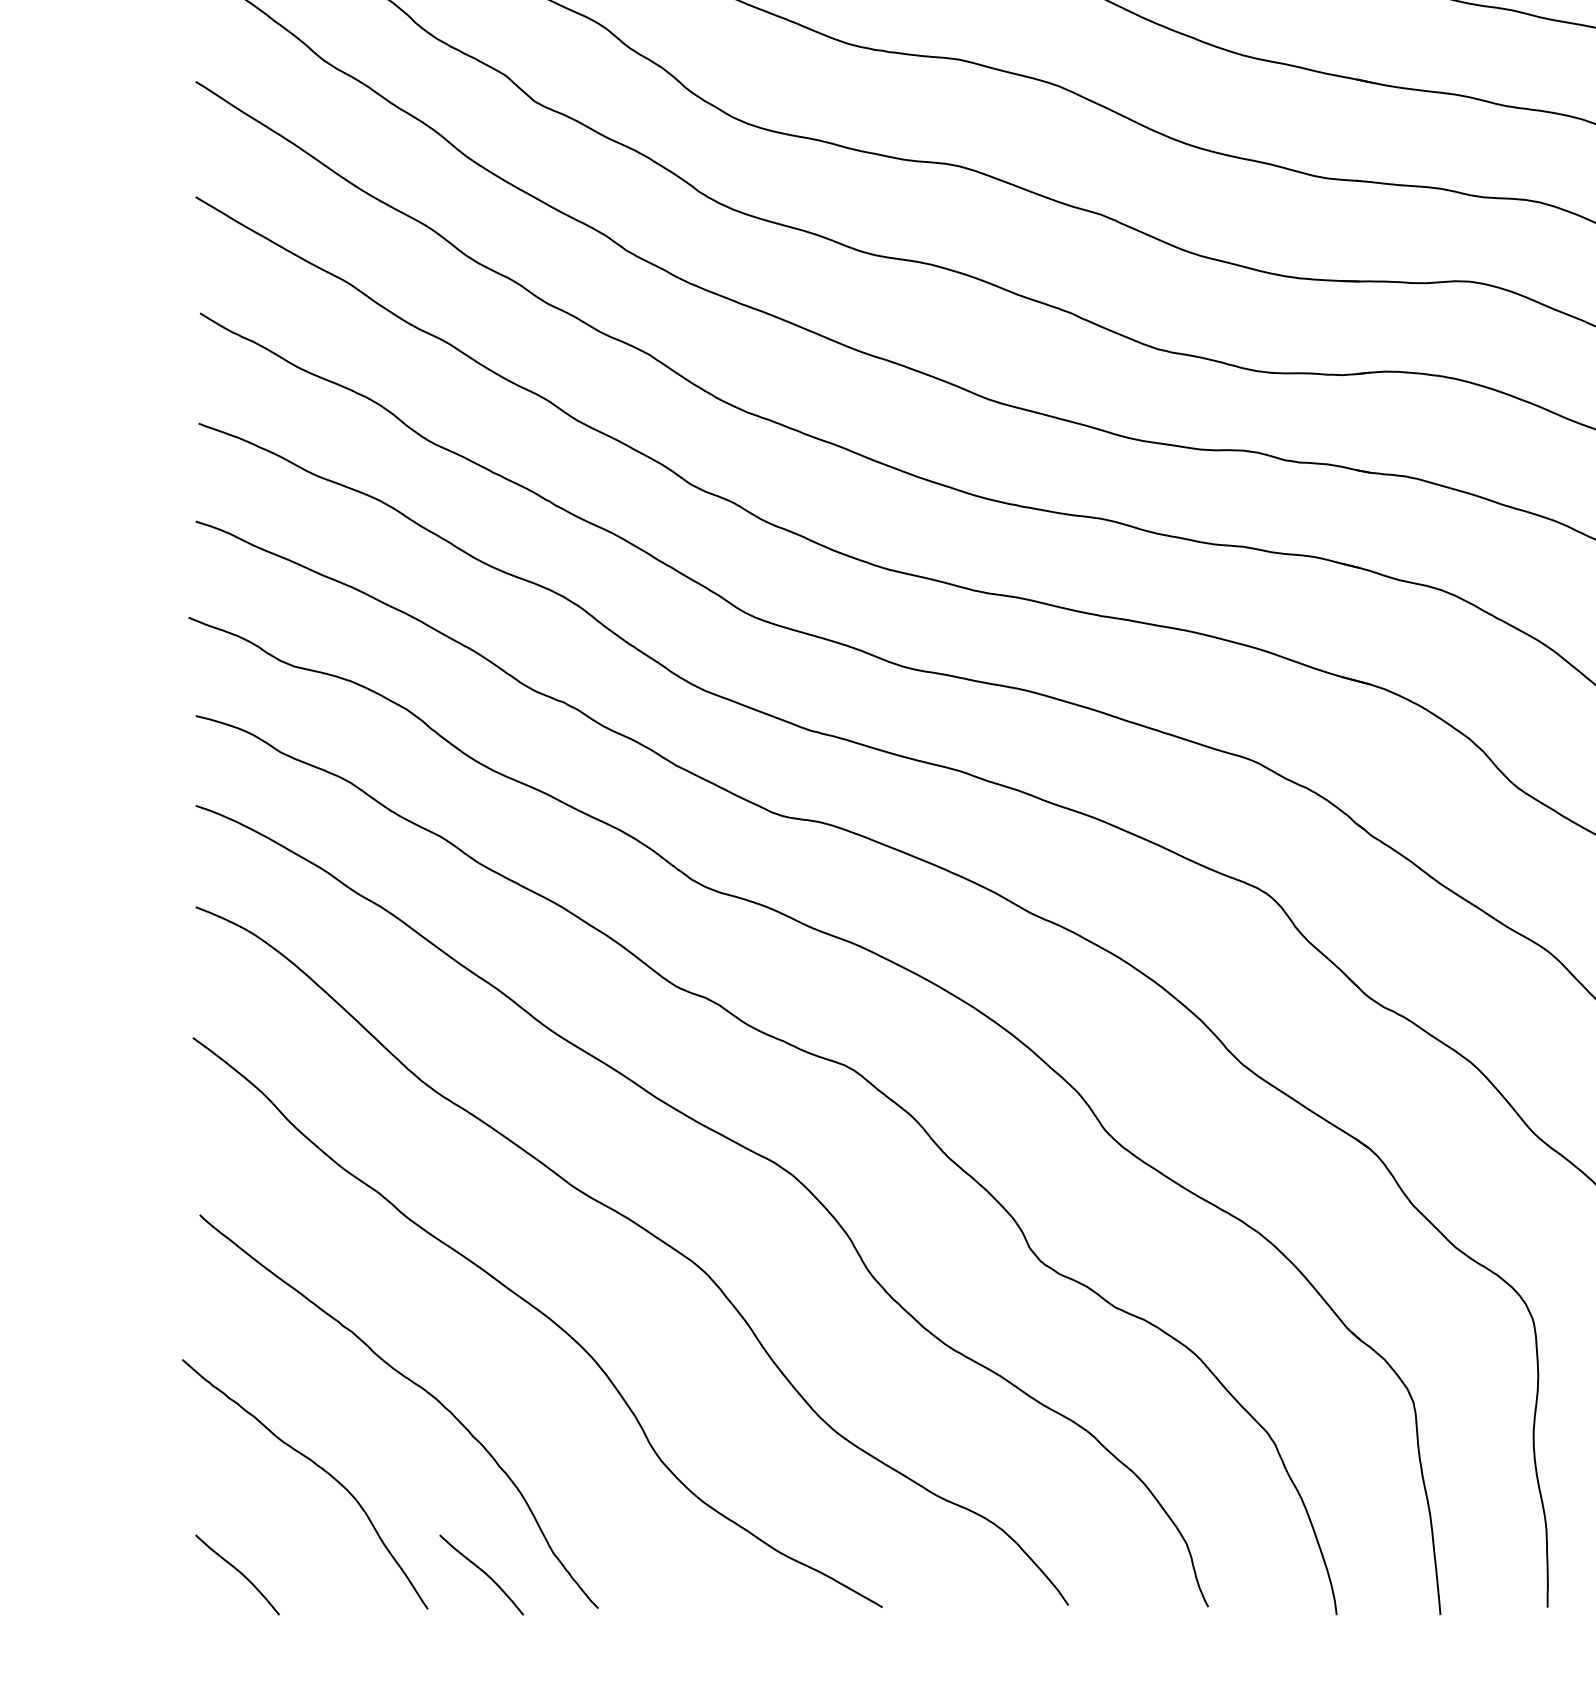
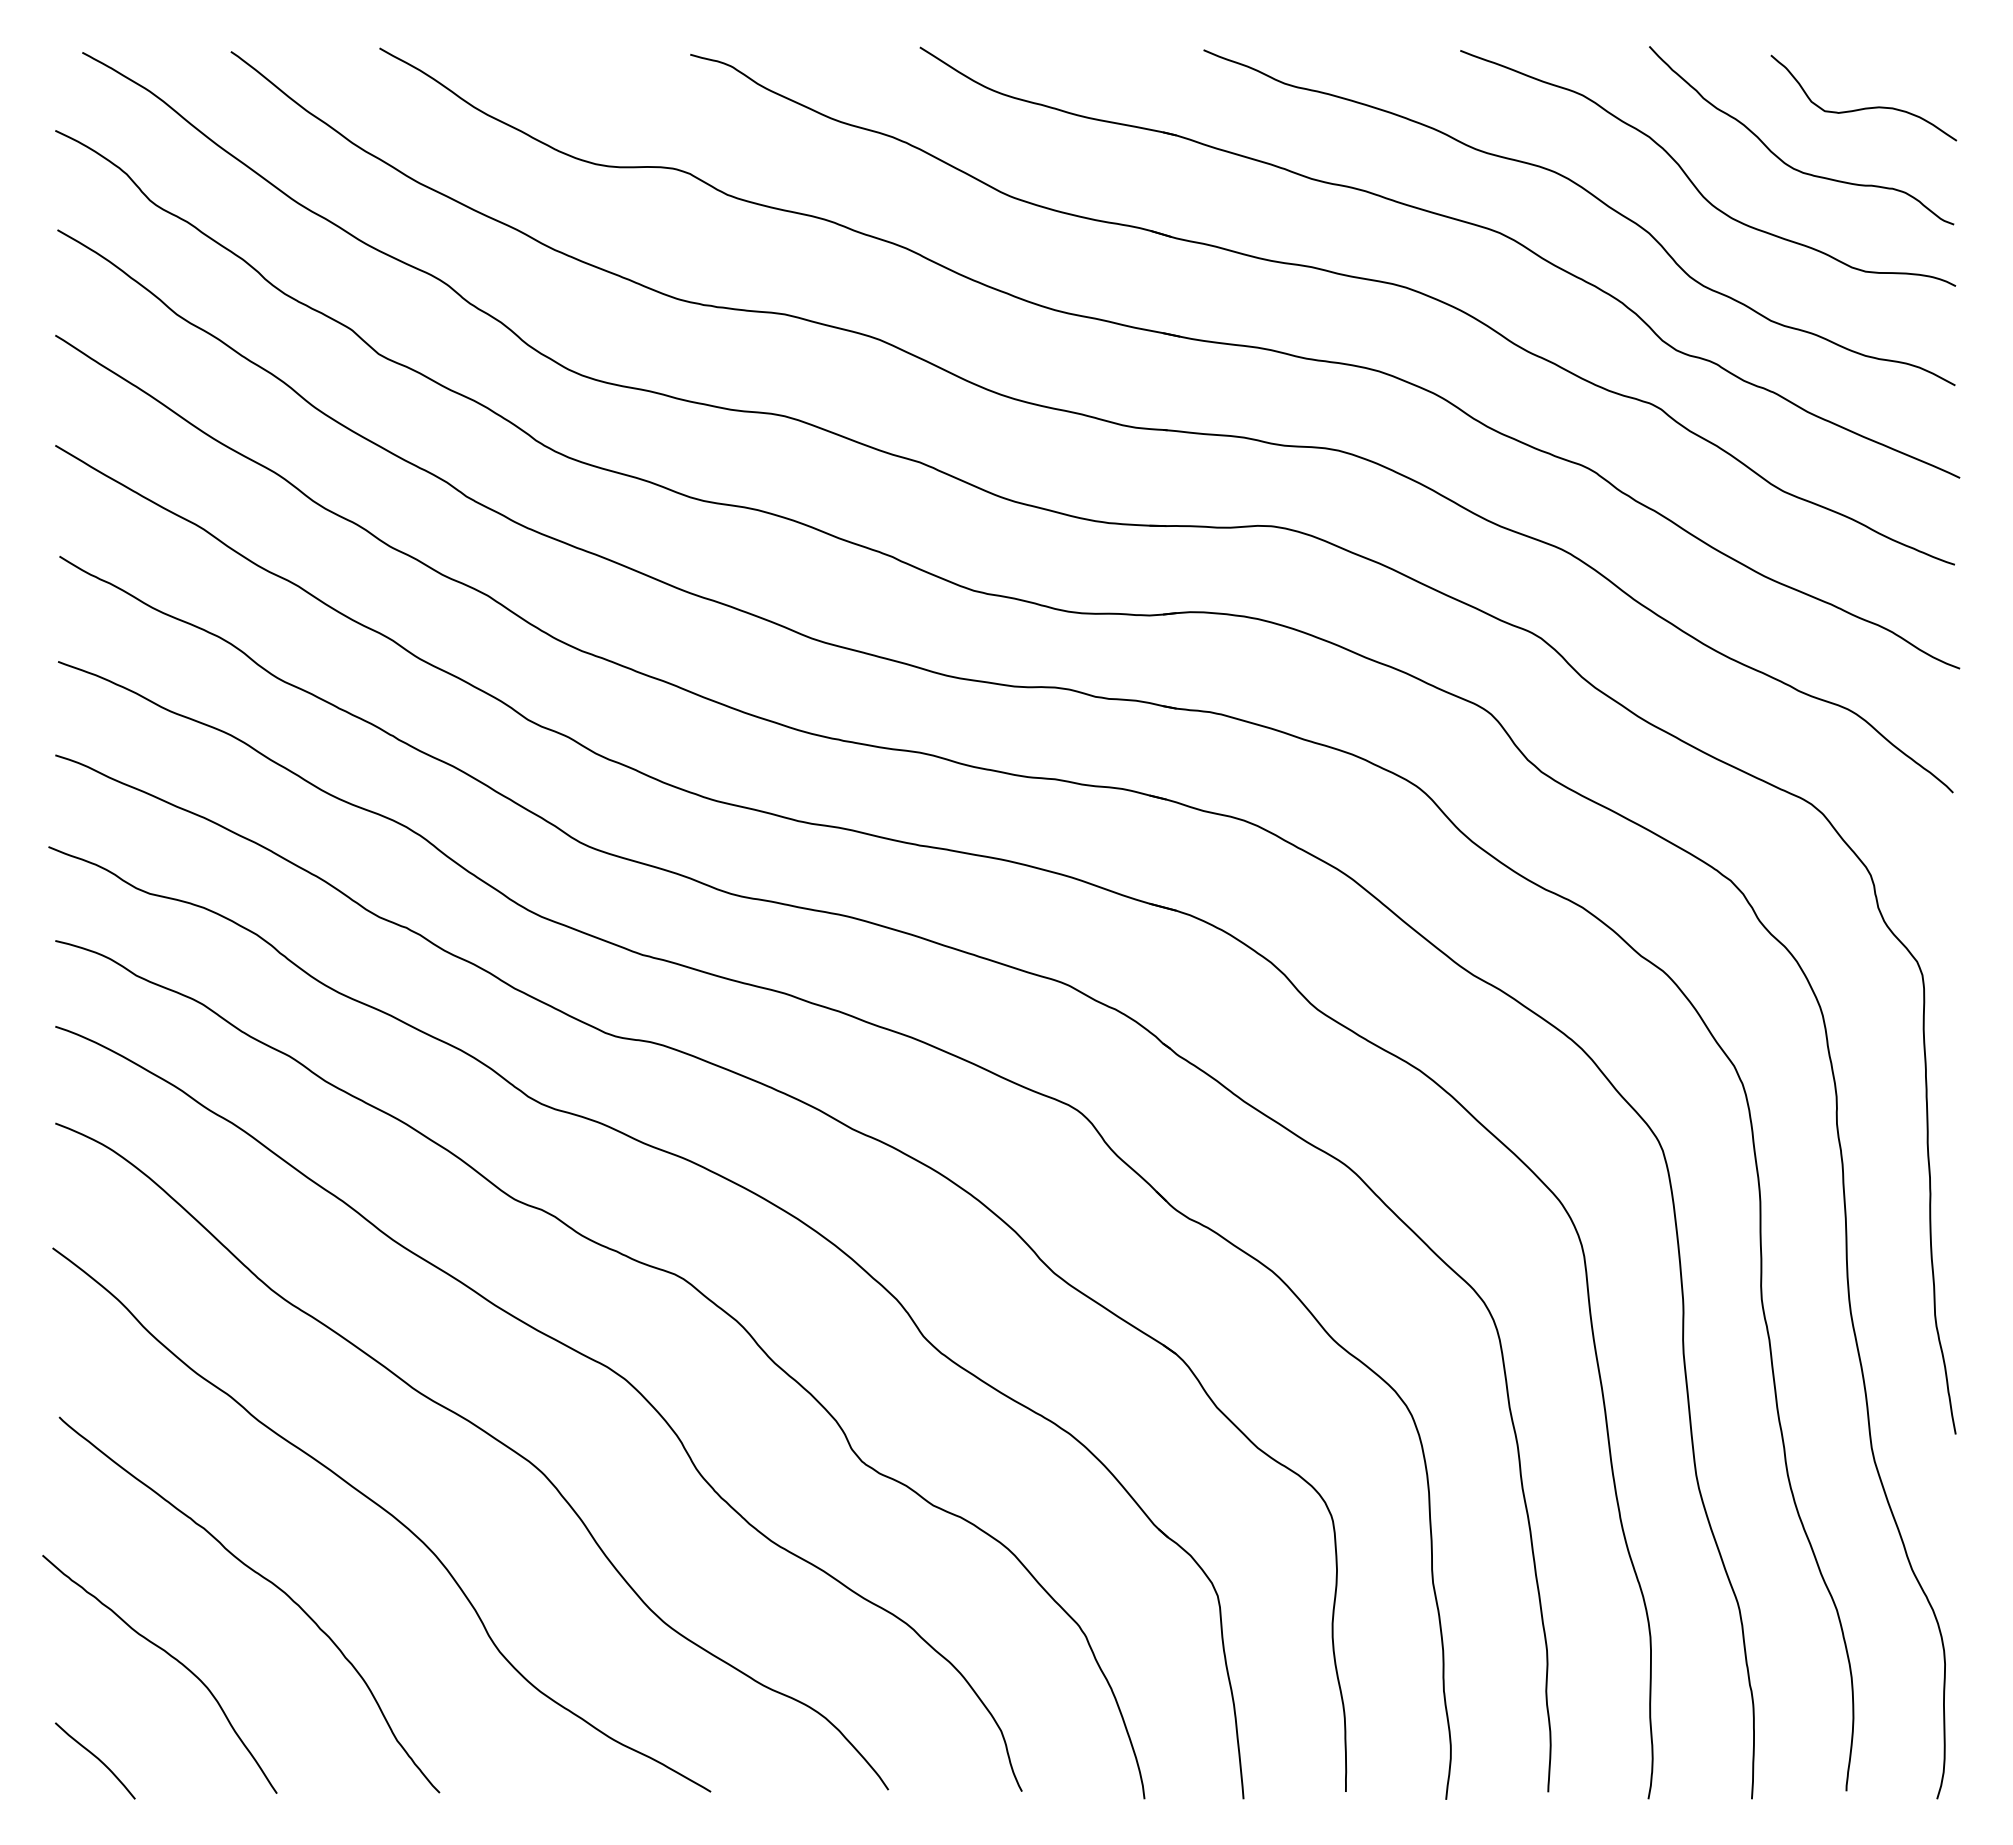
curve: (482, 1572) -> (329, 1758), removed

